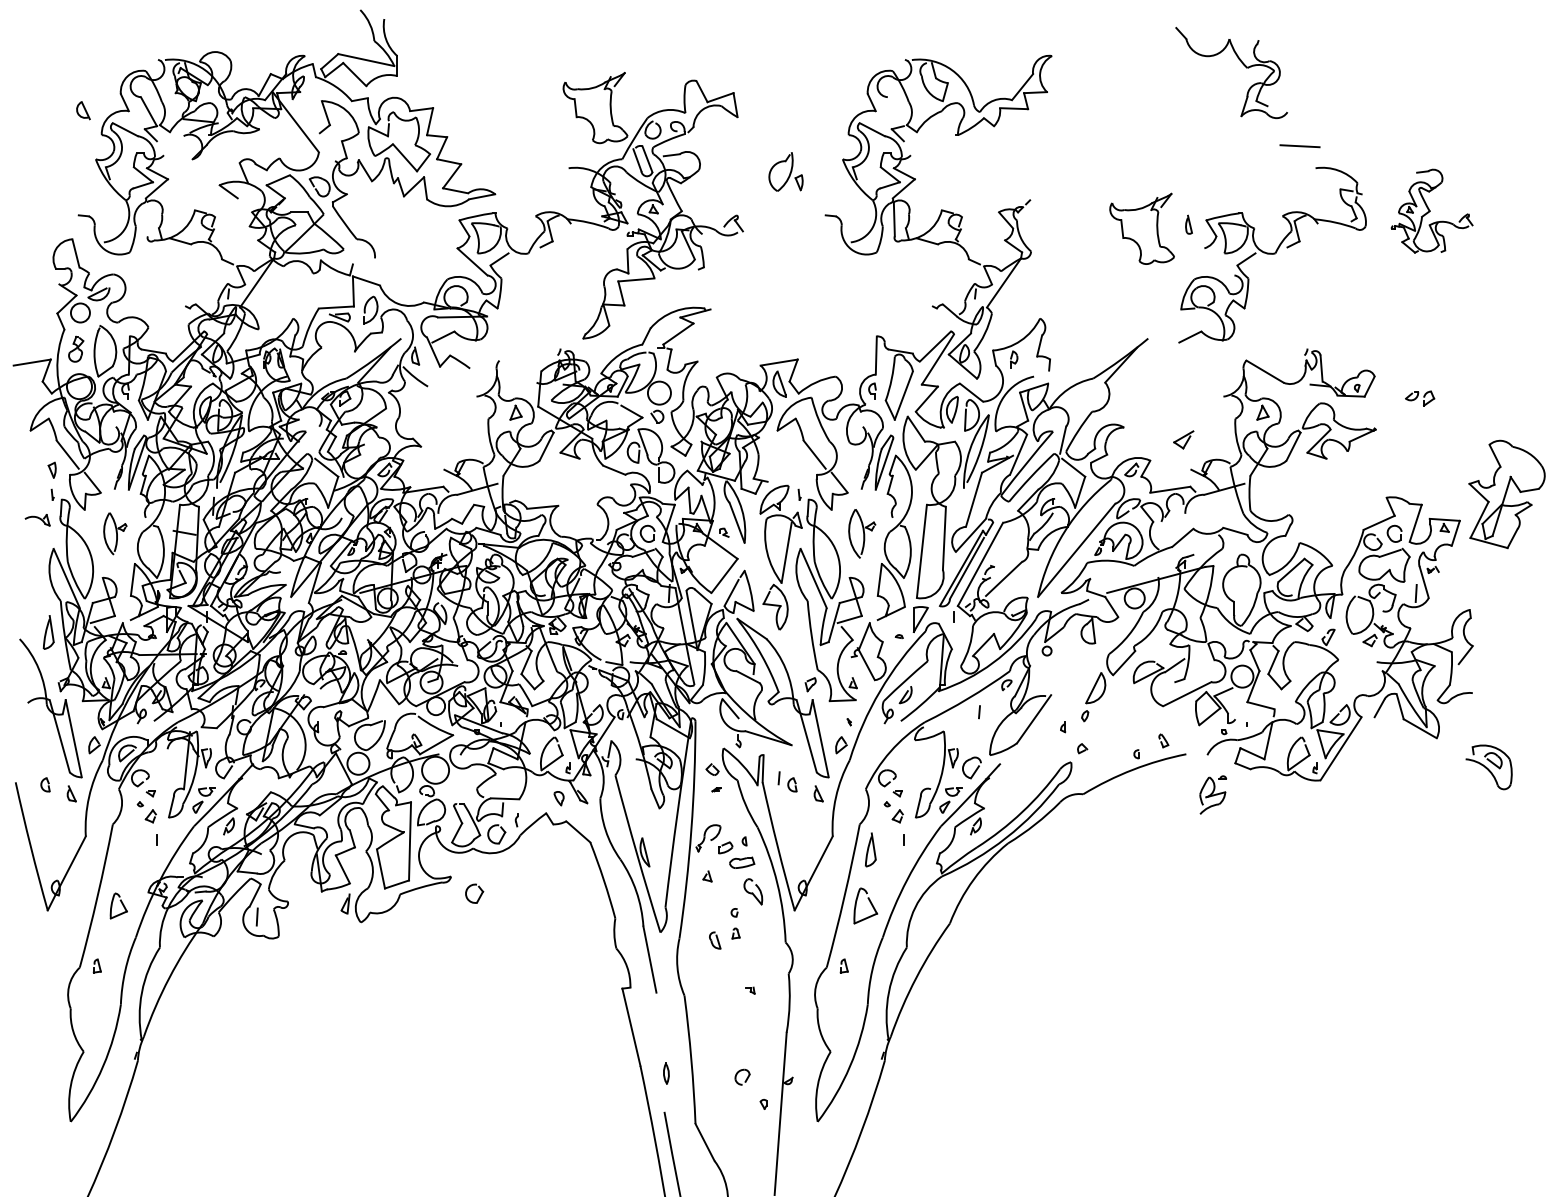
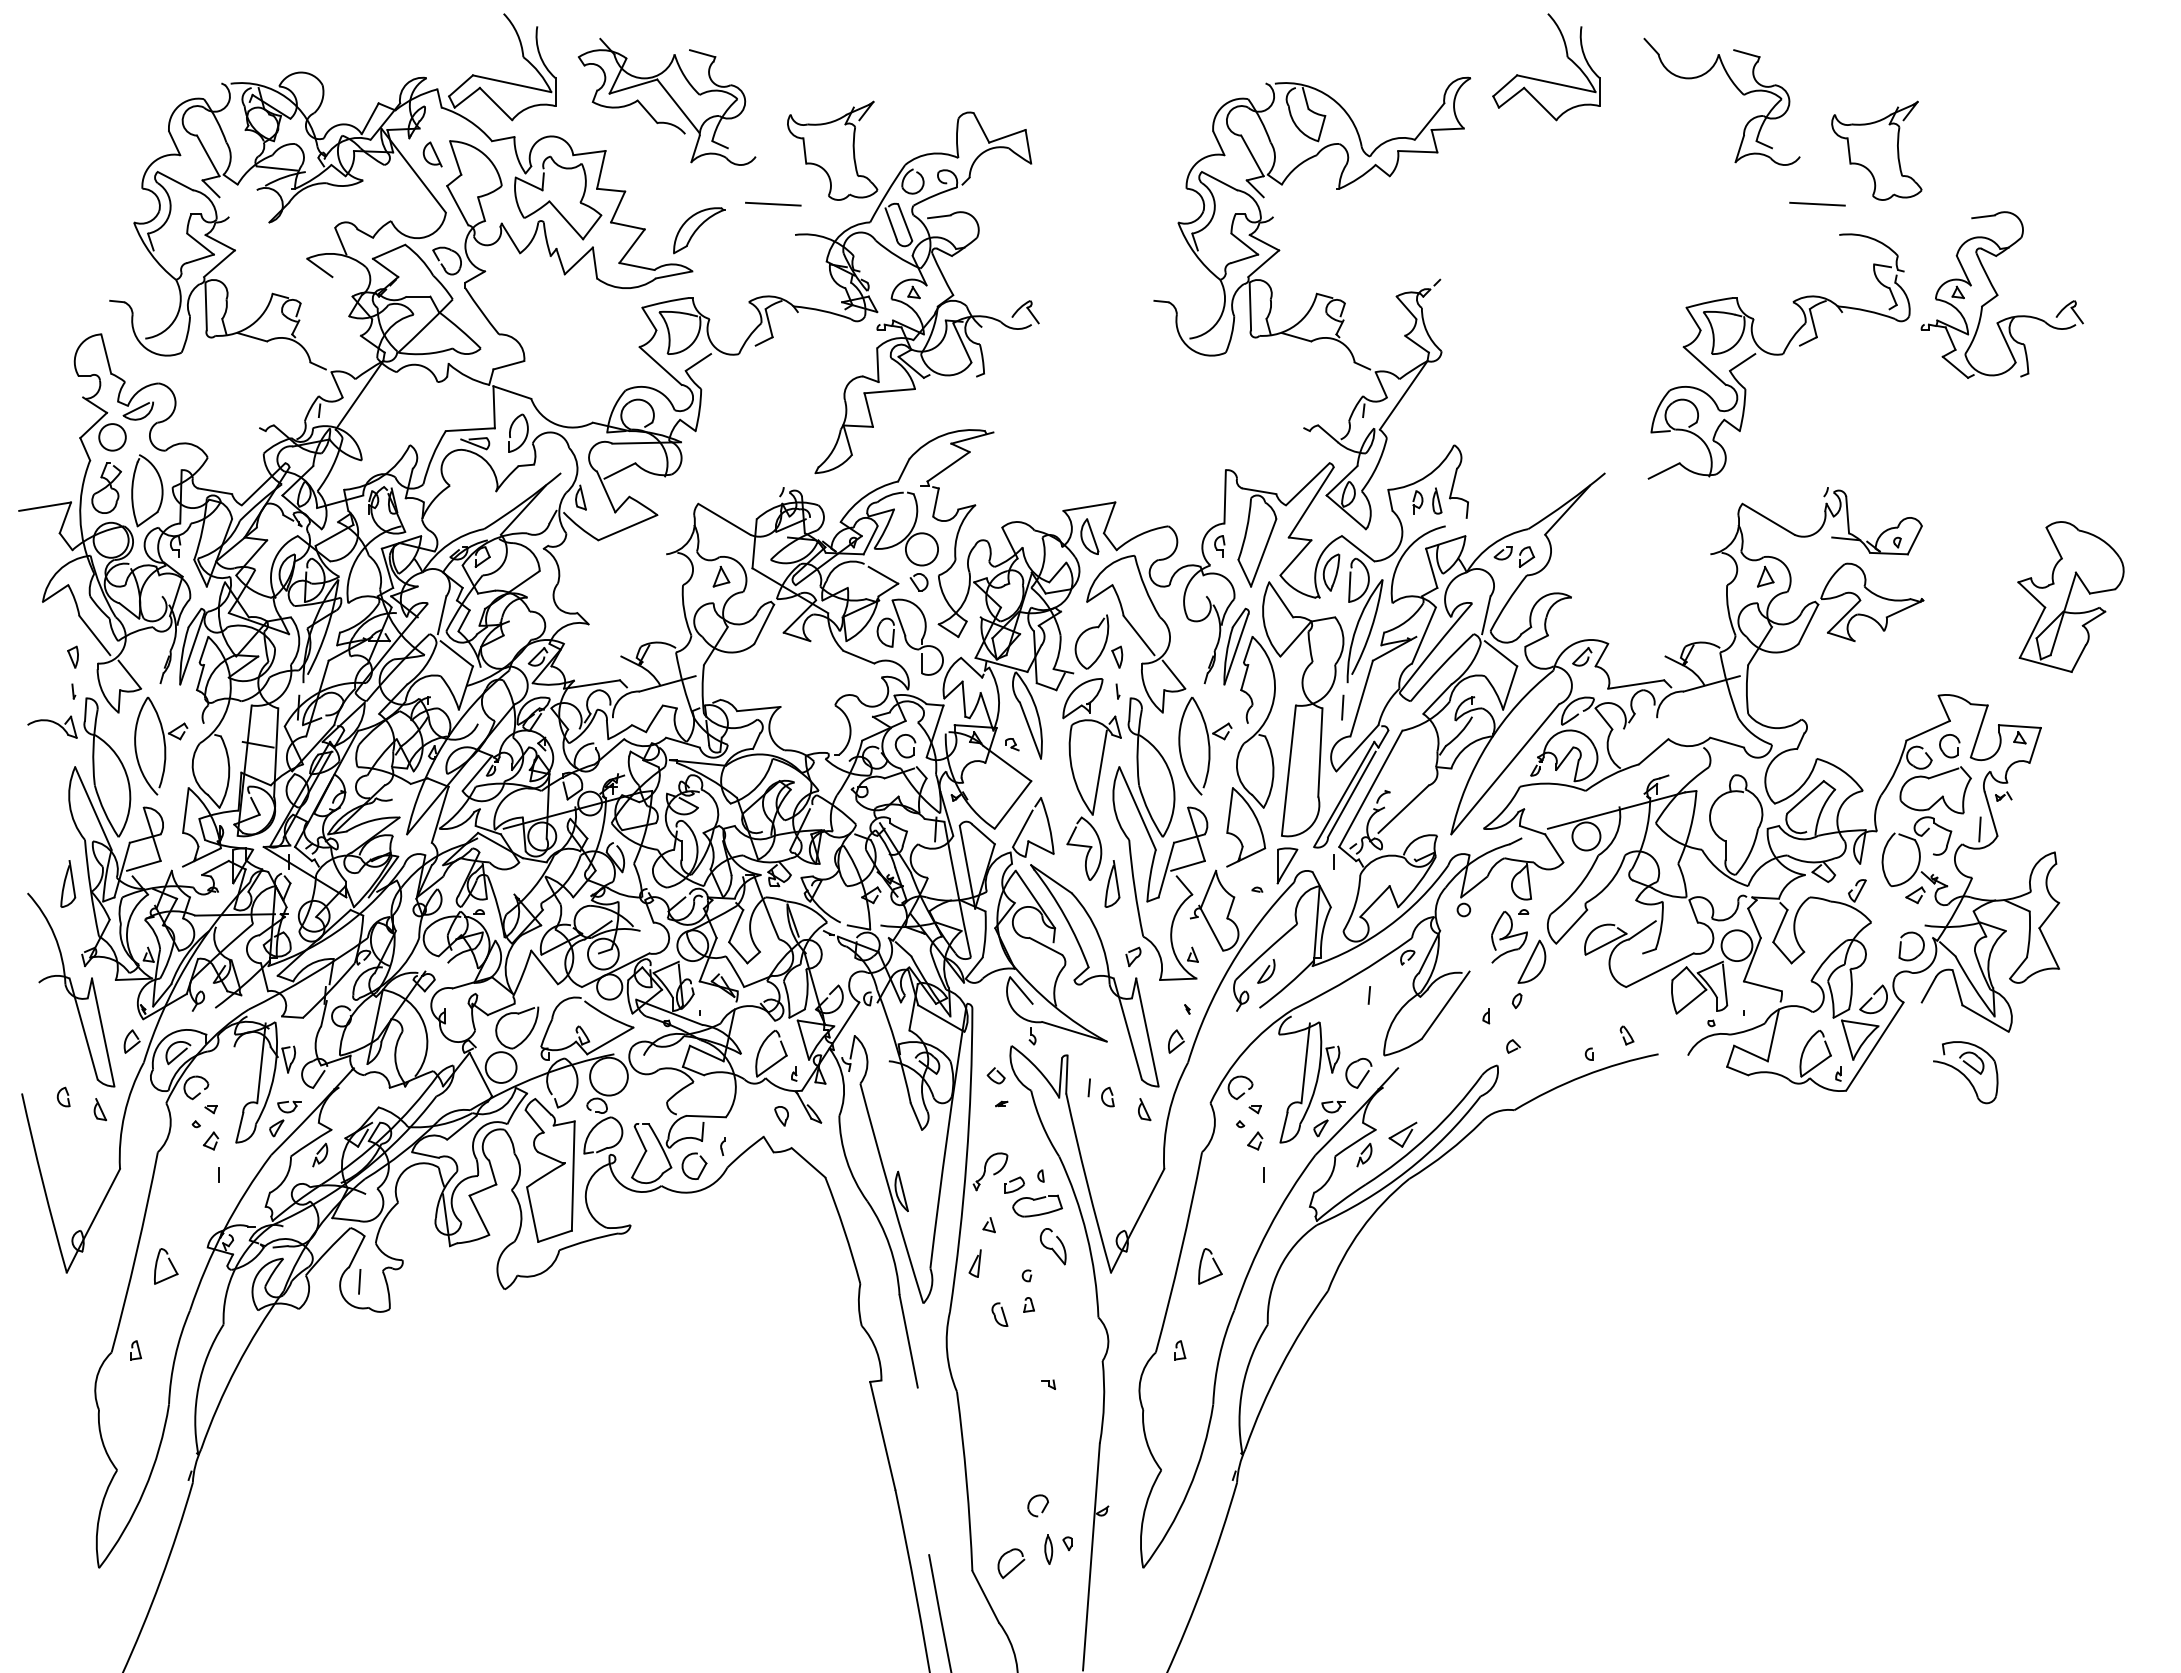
line: (1249, 38) -> (1746, 53), added
part: (1103, 57) -> (1542, 79), added
part: (477, 72) -> (667, 101), added
part: (83, 110) -> (432, 154), moved
line: (895, 111) -> (1252, 155), added
line: (553, 145) -> (773, 203), added
line: (327, 147) -> (457, 205), added
part: (500, 165) -> (699, 230), added
part: (785, 171) -> (1098, 641), moved
part: (1431, 210) -> (2001, 294), size x1.43
line: (146, 219) -> (205, 306), added
part: (1189, 224) -> (1437, 500), moved
part: (1141, 228) -> (1876, 150), moved
line: (363, 261) -> (508, 365), added
line: (1219, 261) -> (1704, 365), added
part: (76, 348) -> (106, 487), size x1.43
line: (518, 371) -> (724, 518), added
line: (448, 377) -> (627, 527), added
part: (1420, 398) -> (1514, 556), moved
part: (1183, 439) -> (1402, 1134), moved
line: (315, 440) -> (441, 615), added
part: (1506, 494) -> (2070, 596), moved
line: (960, 506) -> (1342, 707), added
part: (37, 519) -> (52, 726), size x1.43
part: (115, 533) -> (161, 745), size x1.67
part: (862, 533) -> (1205, 745), size x1.43
part: (1360, 677) -> (1901, 946), added
line: (1465, 678) -> (2049, 948), added
line: (1234, 704) -> (1725, 984), added
line: (933, 760) -> (1305, 1063), added
part: (1488, 767) -> (1965, 1072), moved
part: (1213, 795) -> (1510, 936), moved
part: (870, 849) -> (1112, 883), moved
part: (742, 862) -> (1037, 1205), size x1.43
part: (478, 897) -> (669, 1254), removed
part: (345, 903) -> (974, 1263), moved
part: (865, 906) -> (1210, 1266), size x0.71
part: (666, 1073) -> (1048, 1549), moved
part: (723, 1118) -> (1011, 1563), added

